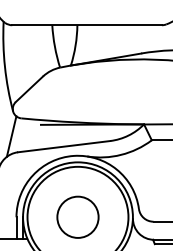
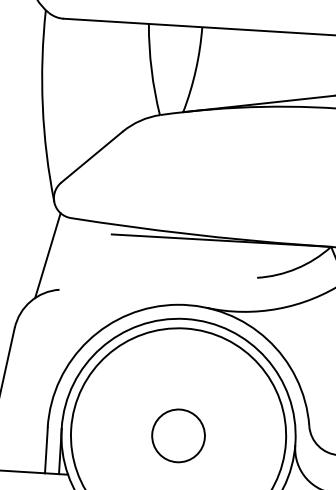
line: (64, 146) -> (159, 283), removed
circle: (77, 216) -> (177, 434), size x0.6

